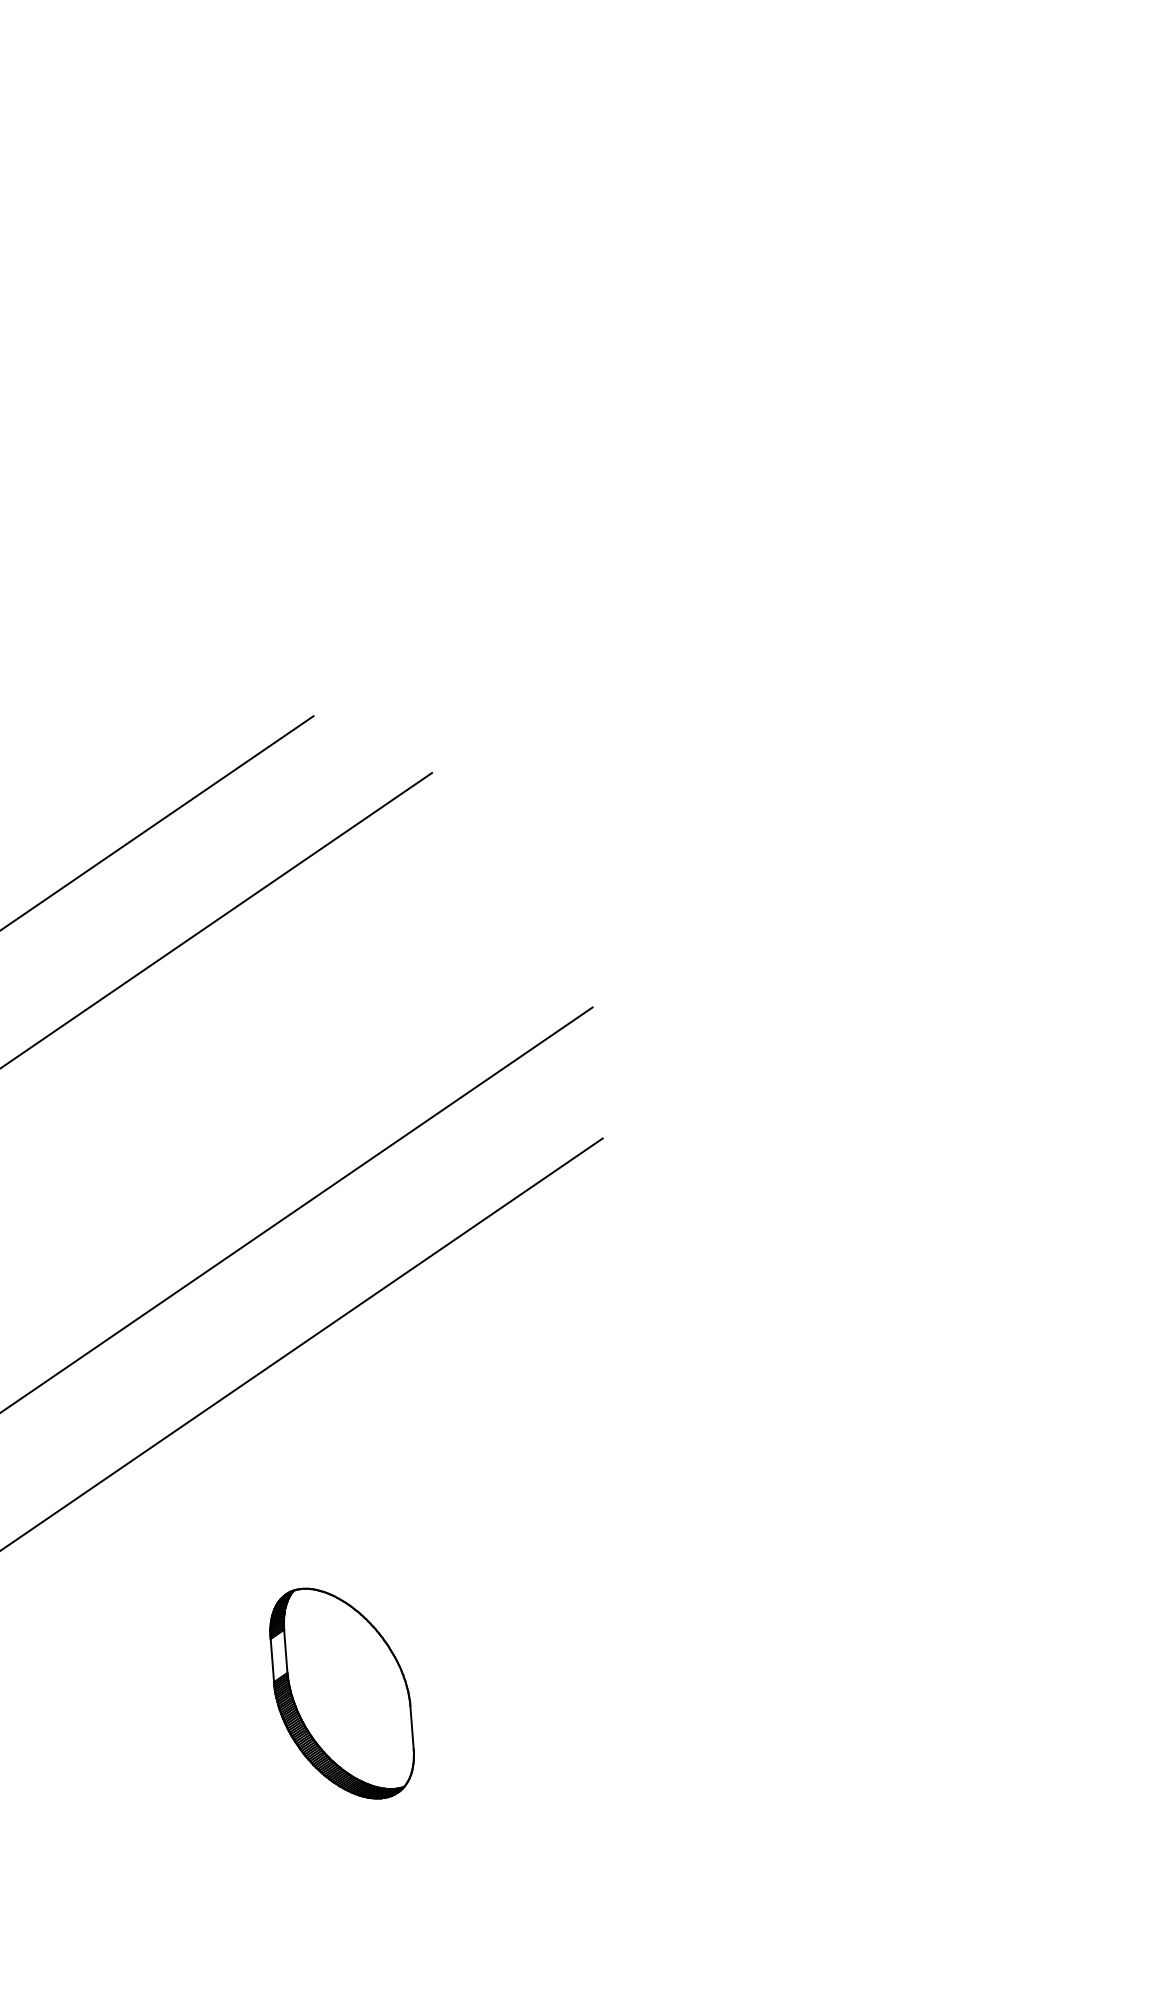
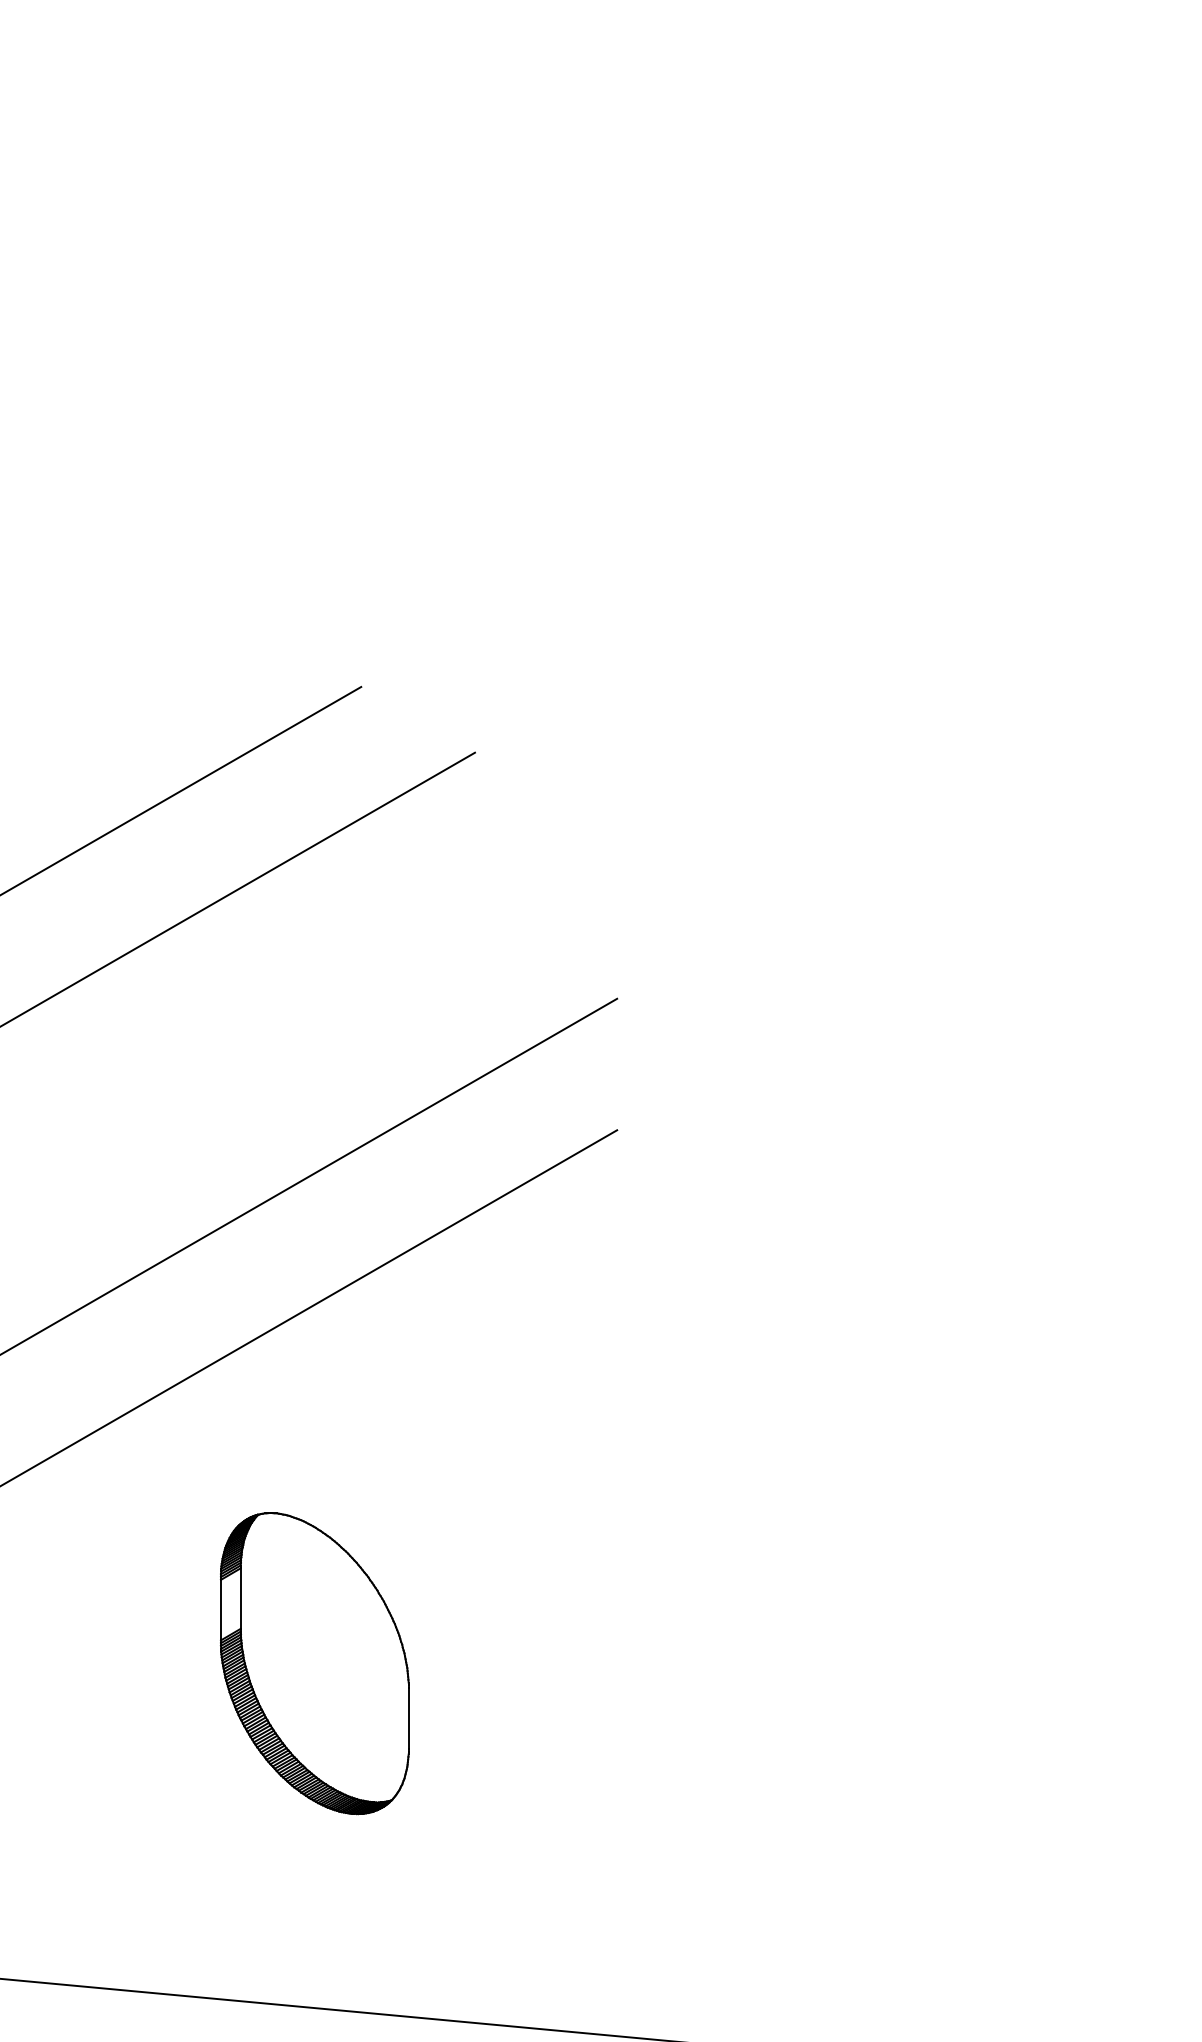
part: (341, 1693) -> (314, 1663), size x1.4

